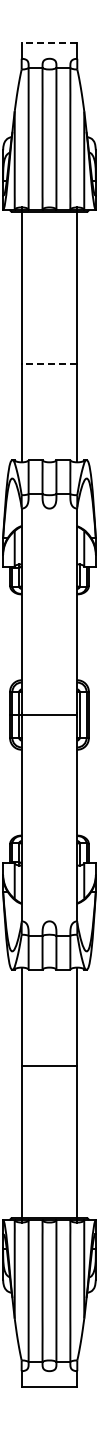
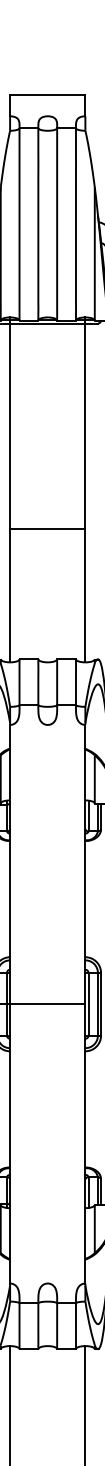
line: (49, 42) -> (47, 94), dashed -> solid
line: (49, 363) -> (47, 528), dashed -> solid

